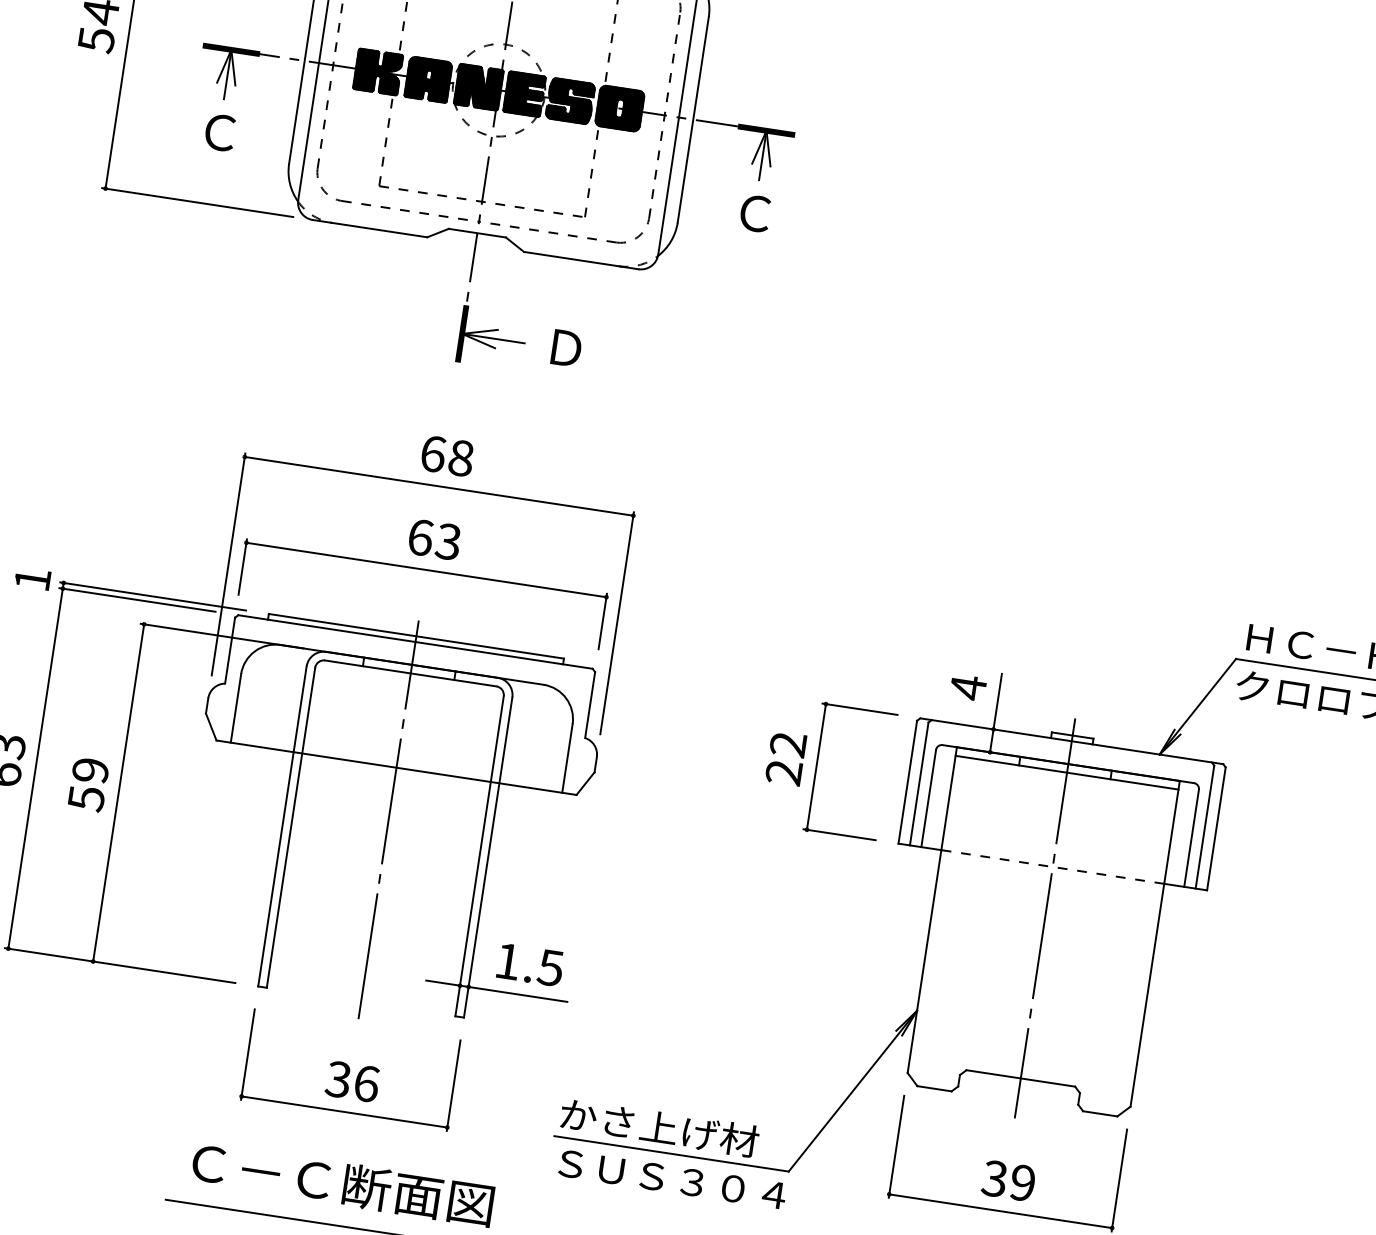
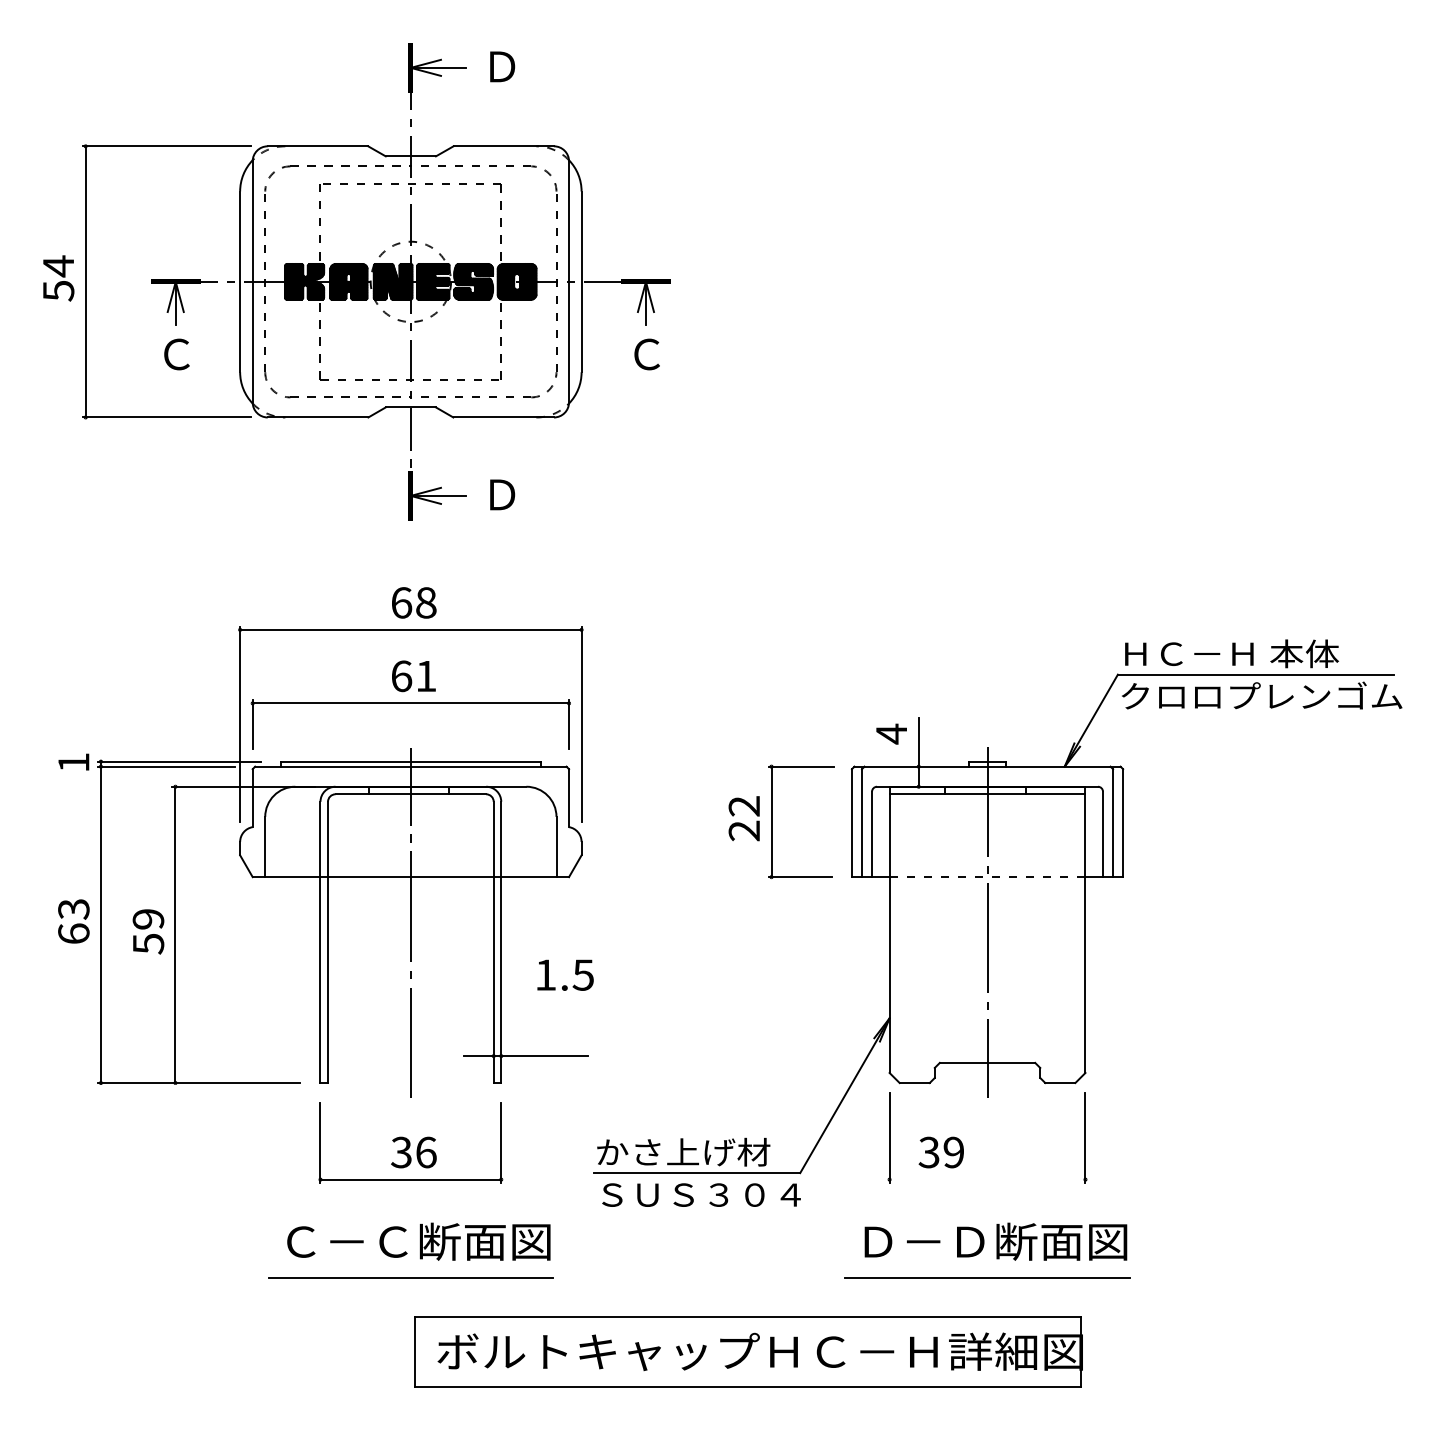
text: (447, 541) -> (425, 676), 63 -> 61
text: (530, 964) -> (565, 974), moved
text: (1007, 1180) -> (940, 1152), moved
line: (1000, 1211) -> (987, 1179), removed

